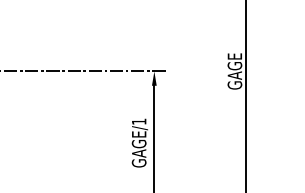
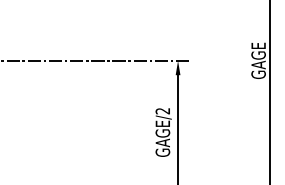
text: (138, 121) -> (162, 110), GAGE/1 -> GAGE/2

